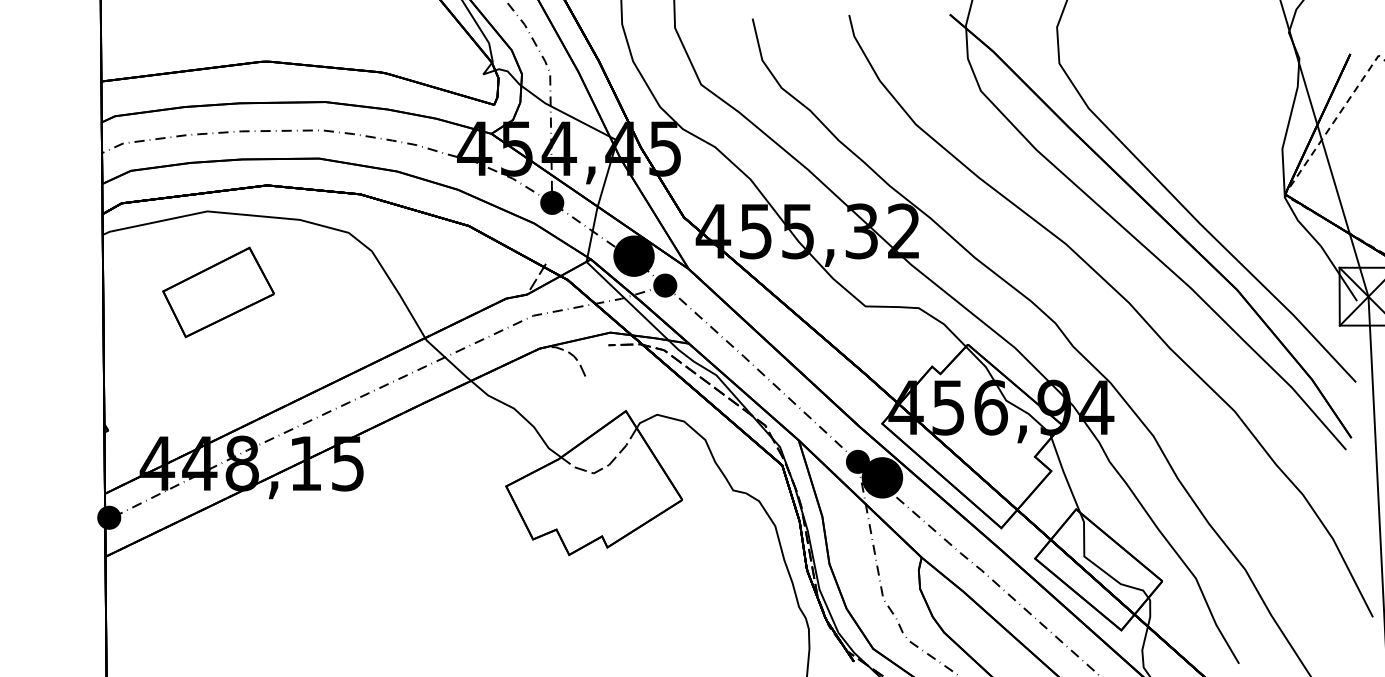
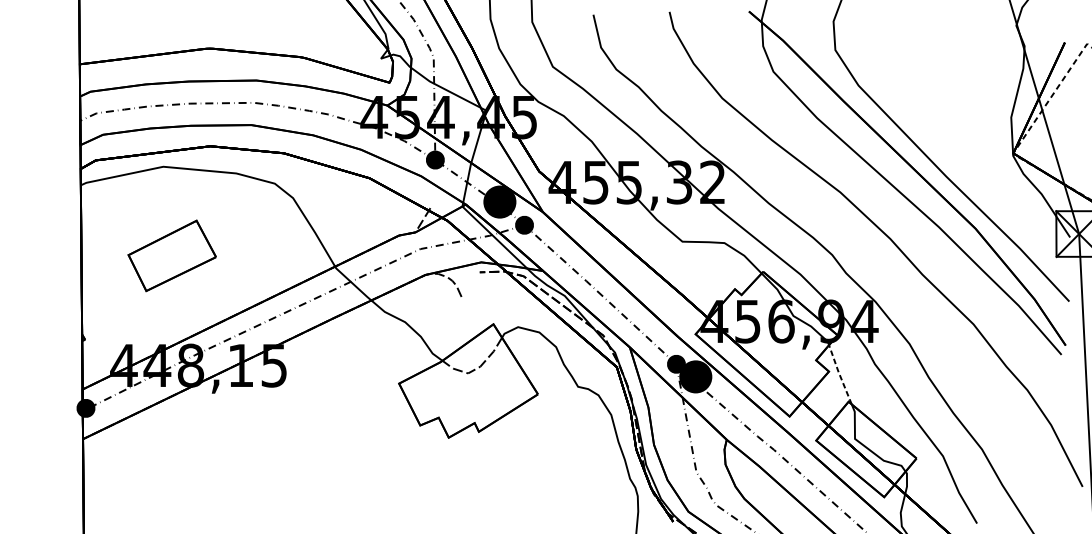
part: (218, 292) -> (172, 255), moved
line: (1064, 474) -> (839, 374), solid -> dashed

